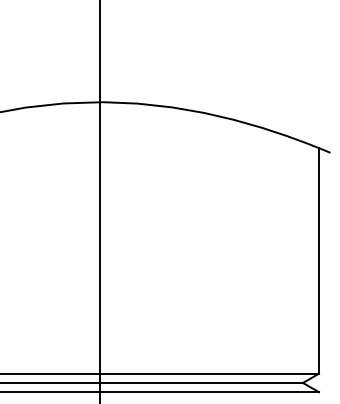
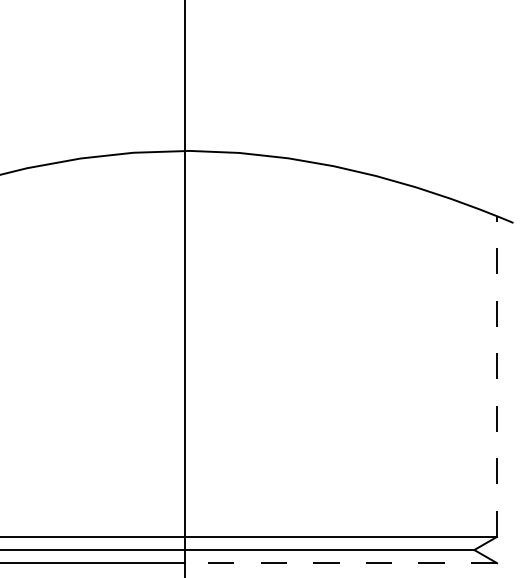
line: (319, 260) -> (497, 376), solid -> dashed
line: (209, 392) -> (341, 563), solid -> dashed

